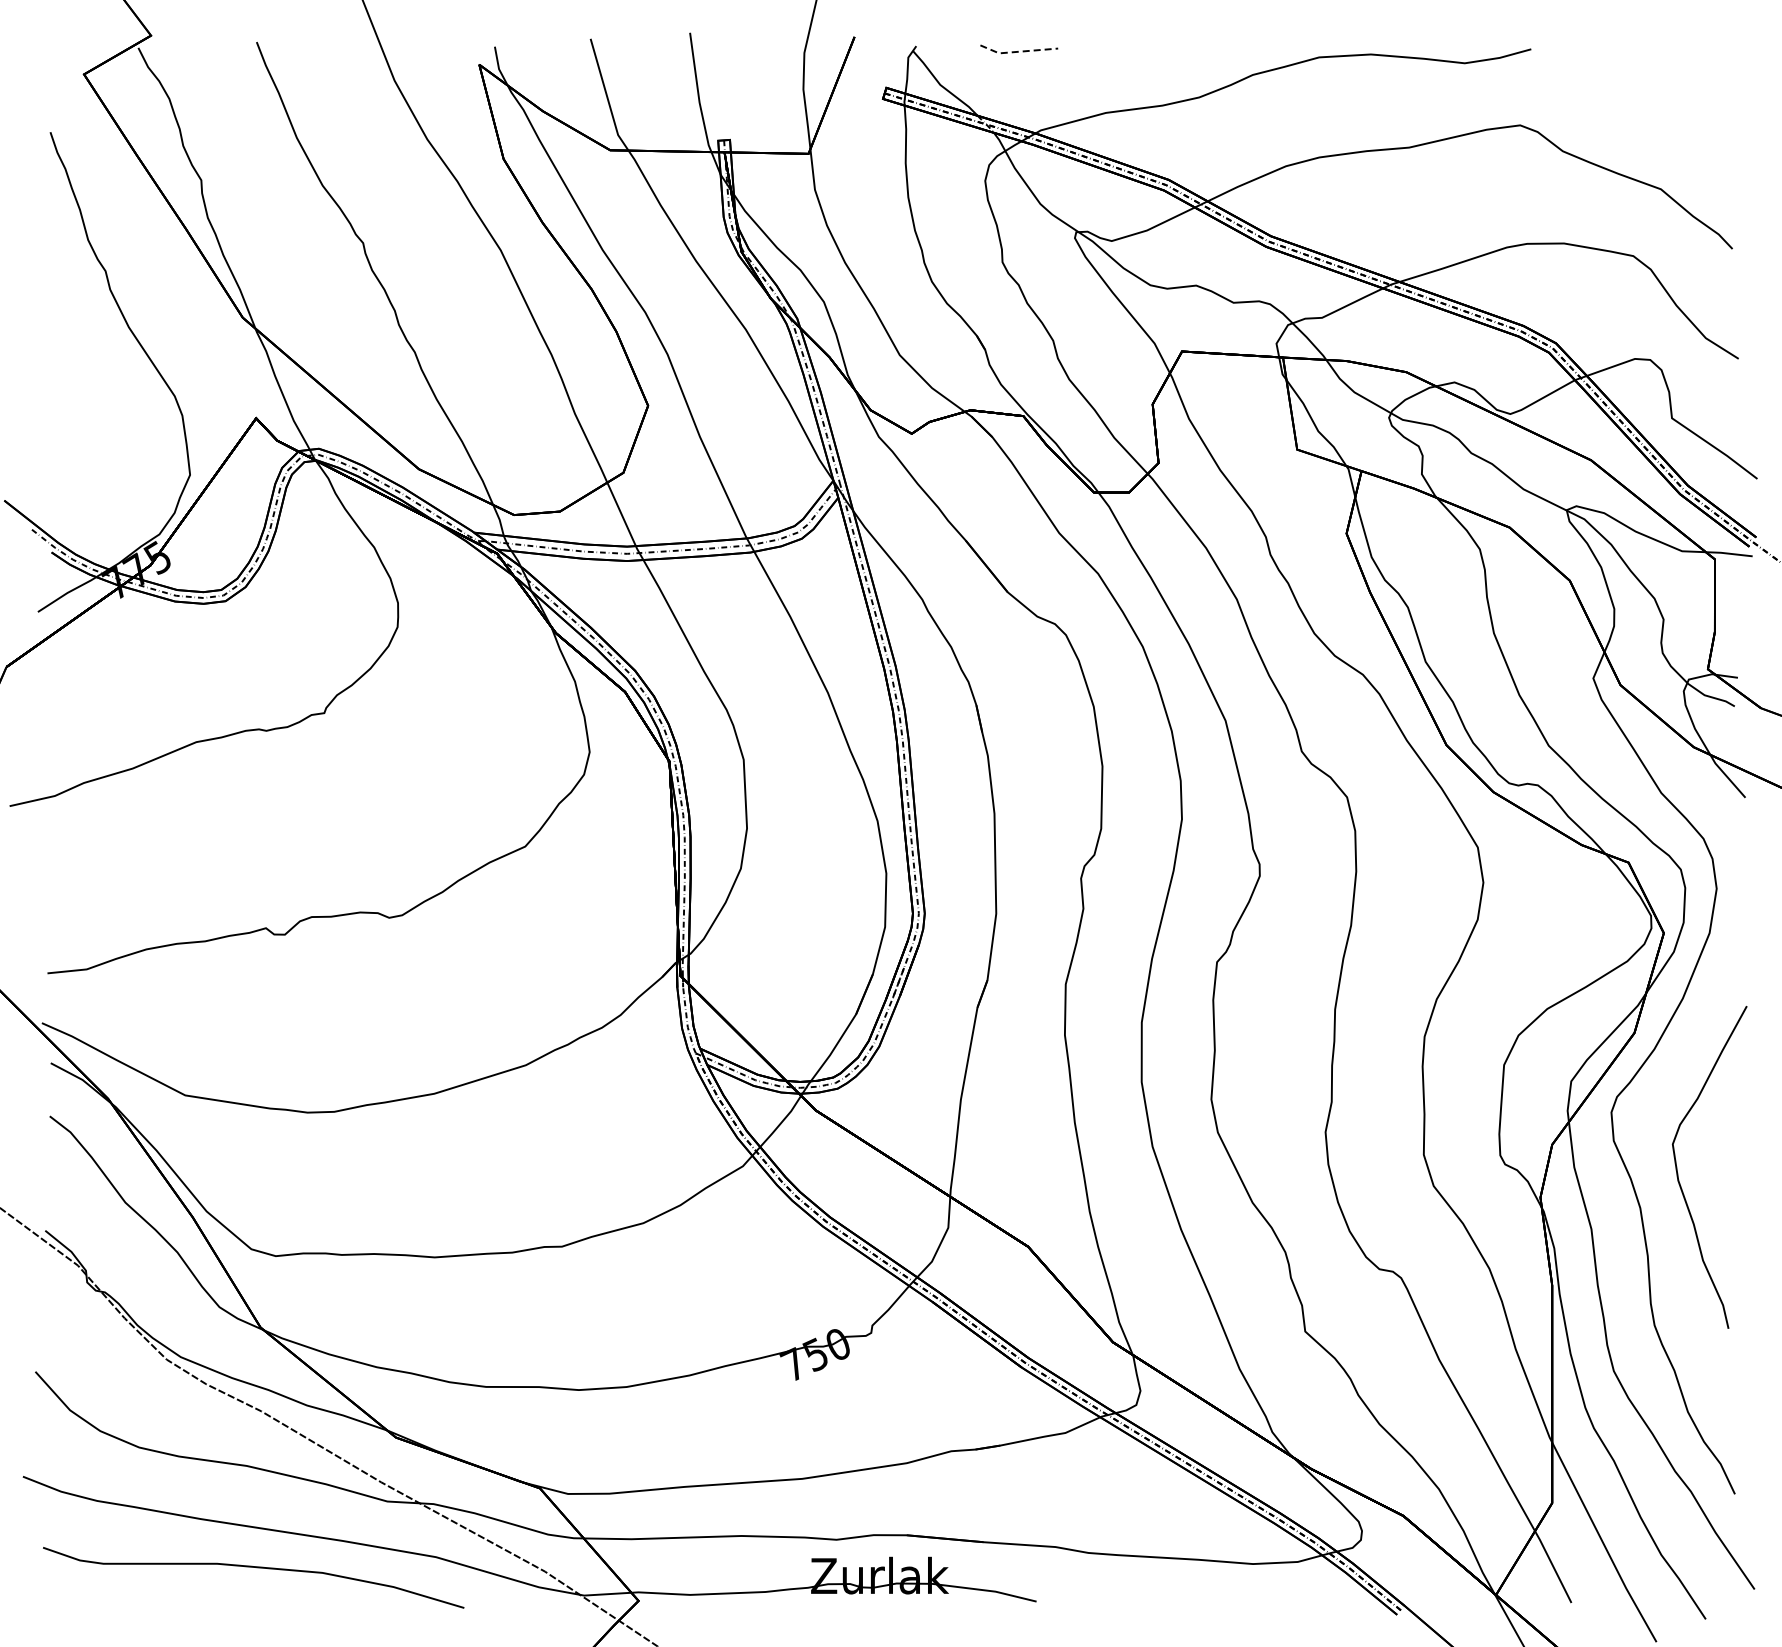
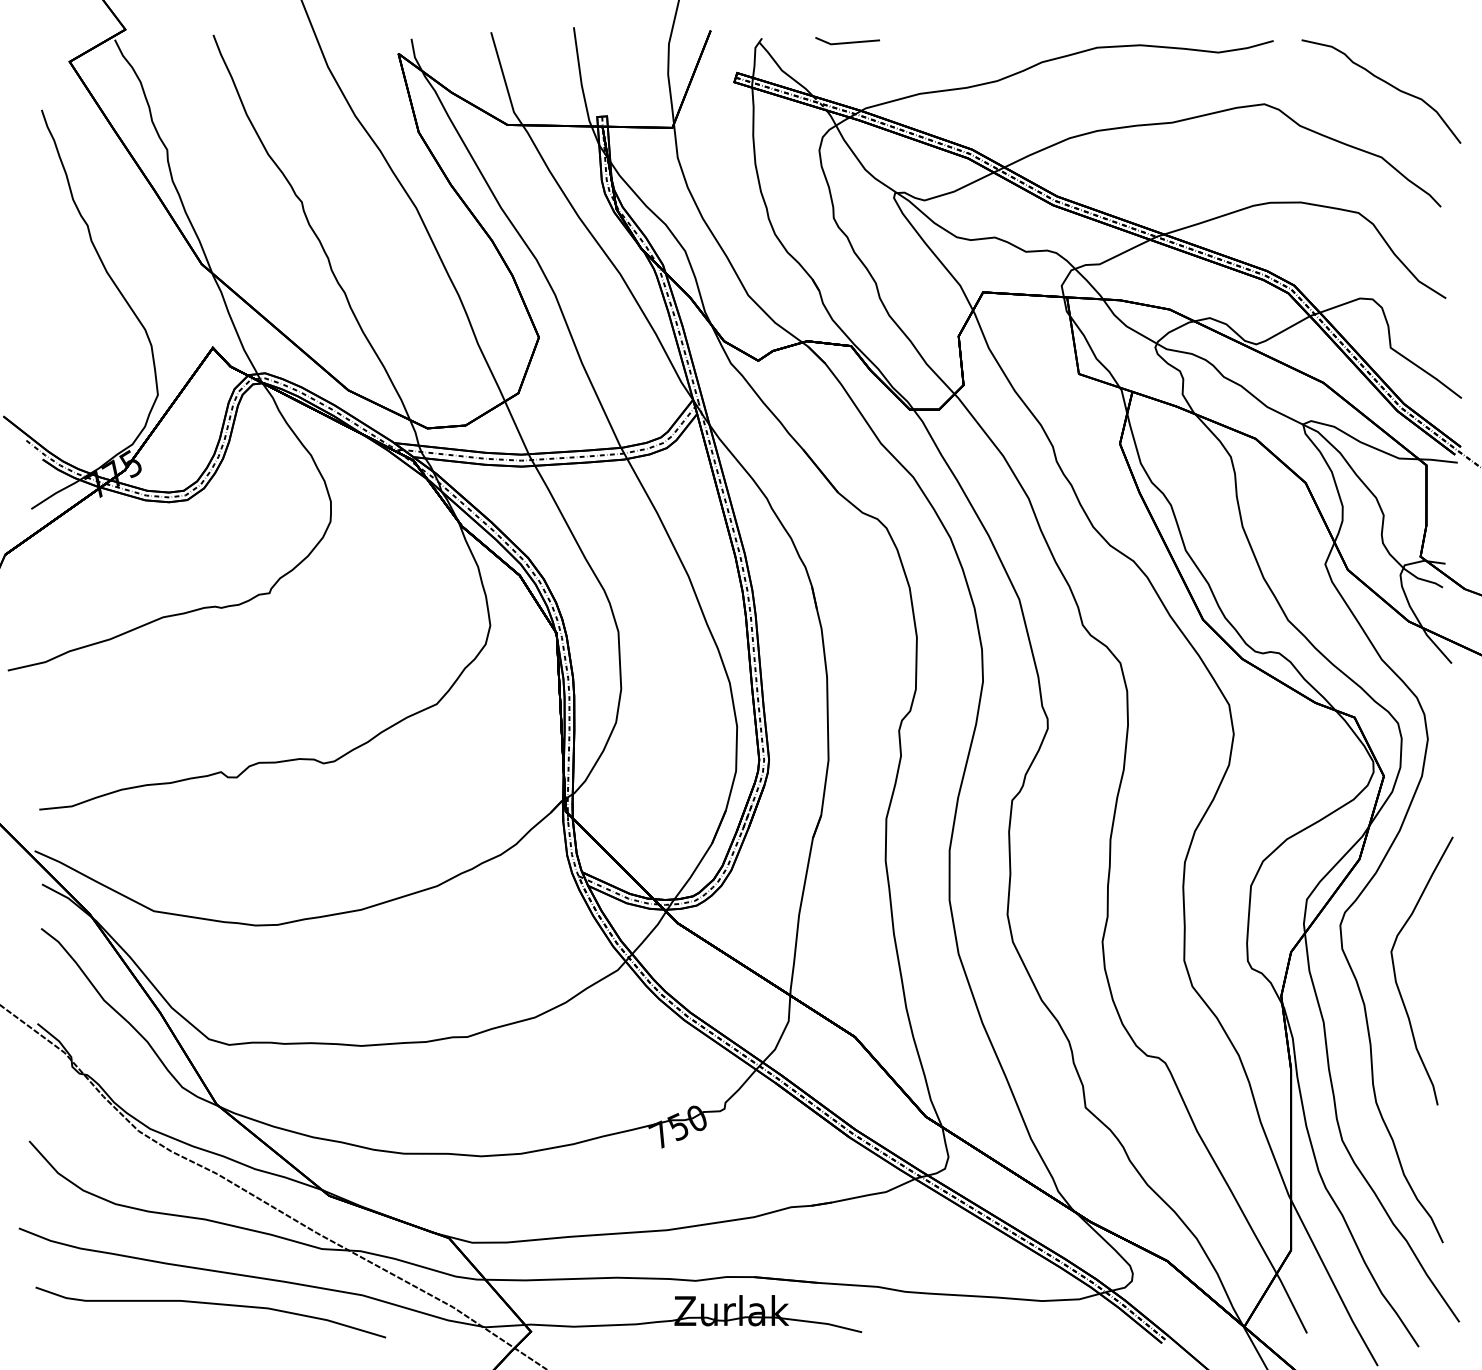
line: (1017, 51) -> (846, 42), dashed -> solid
curve: (1666, 100) -> (1386, 83), added

